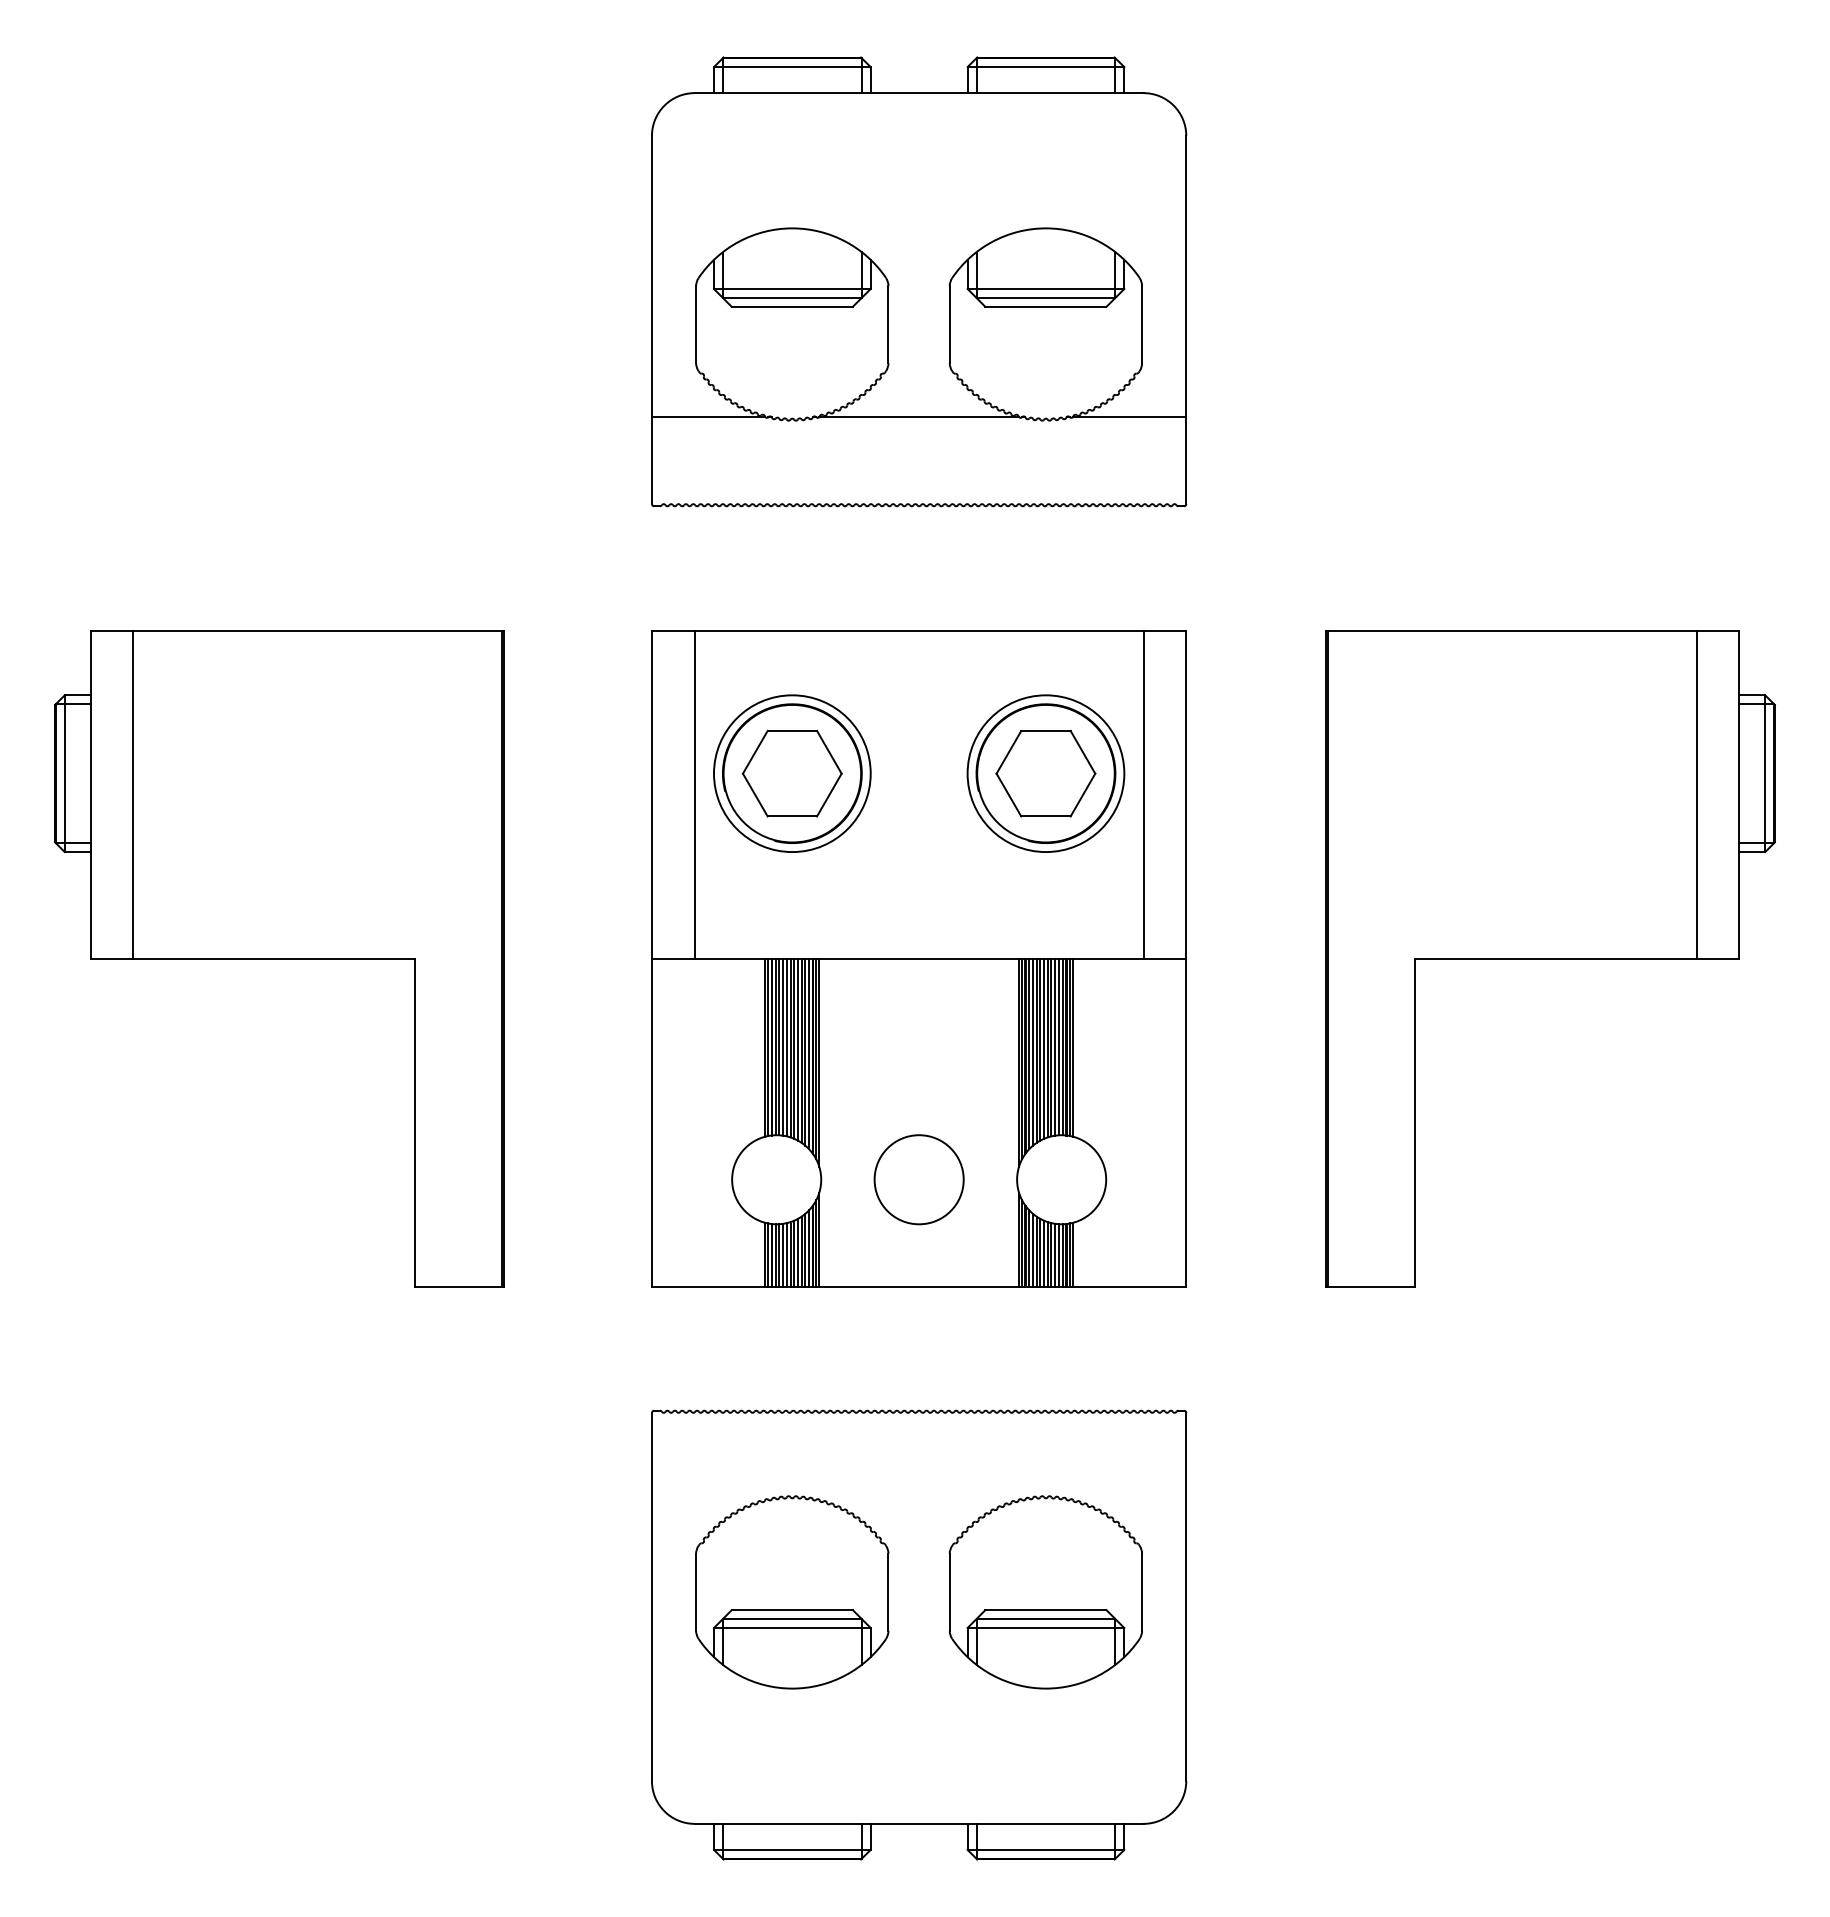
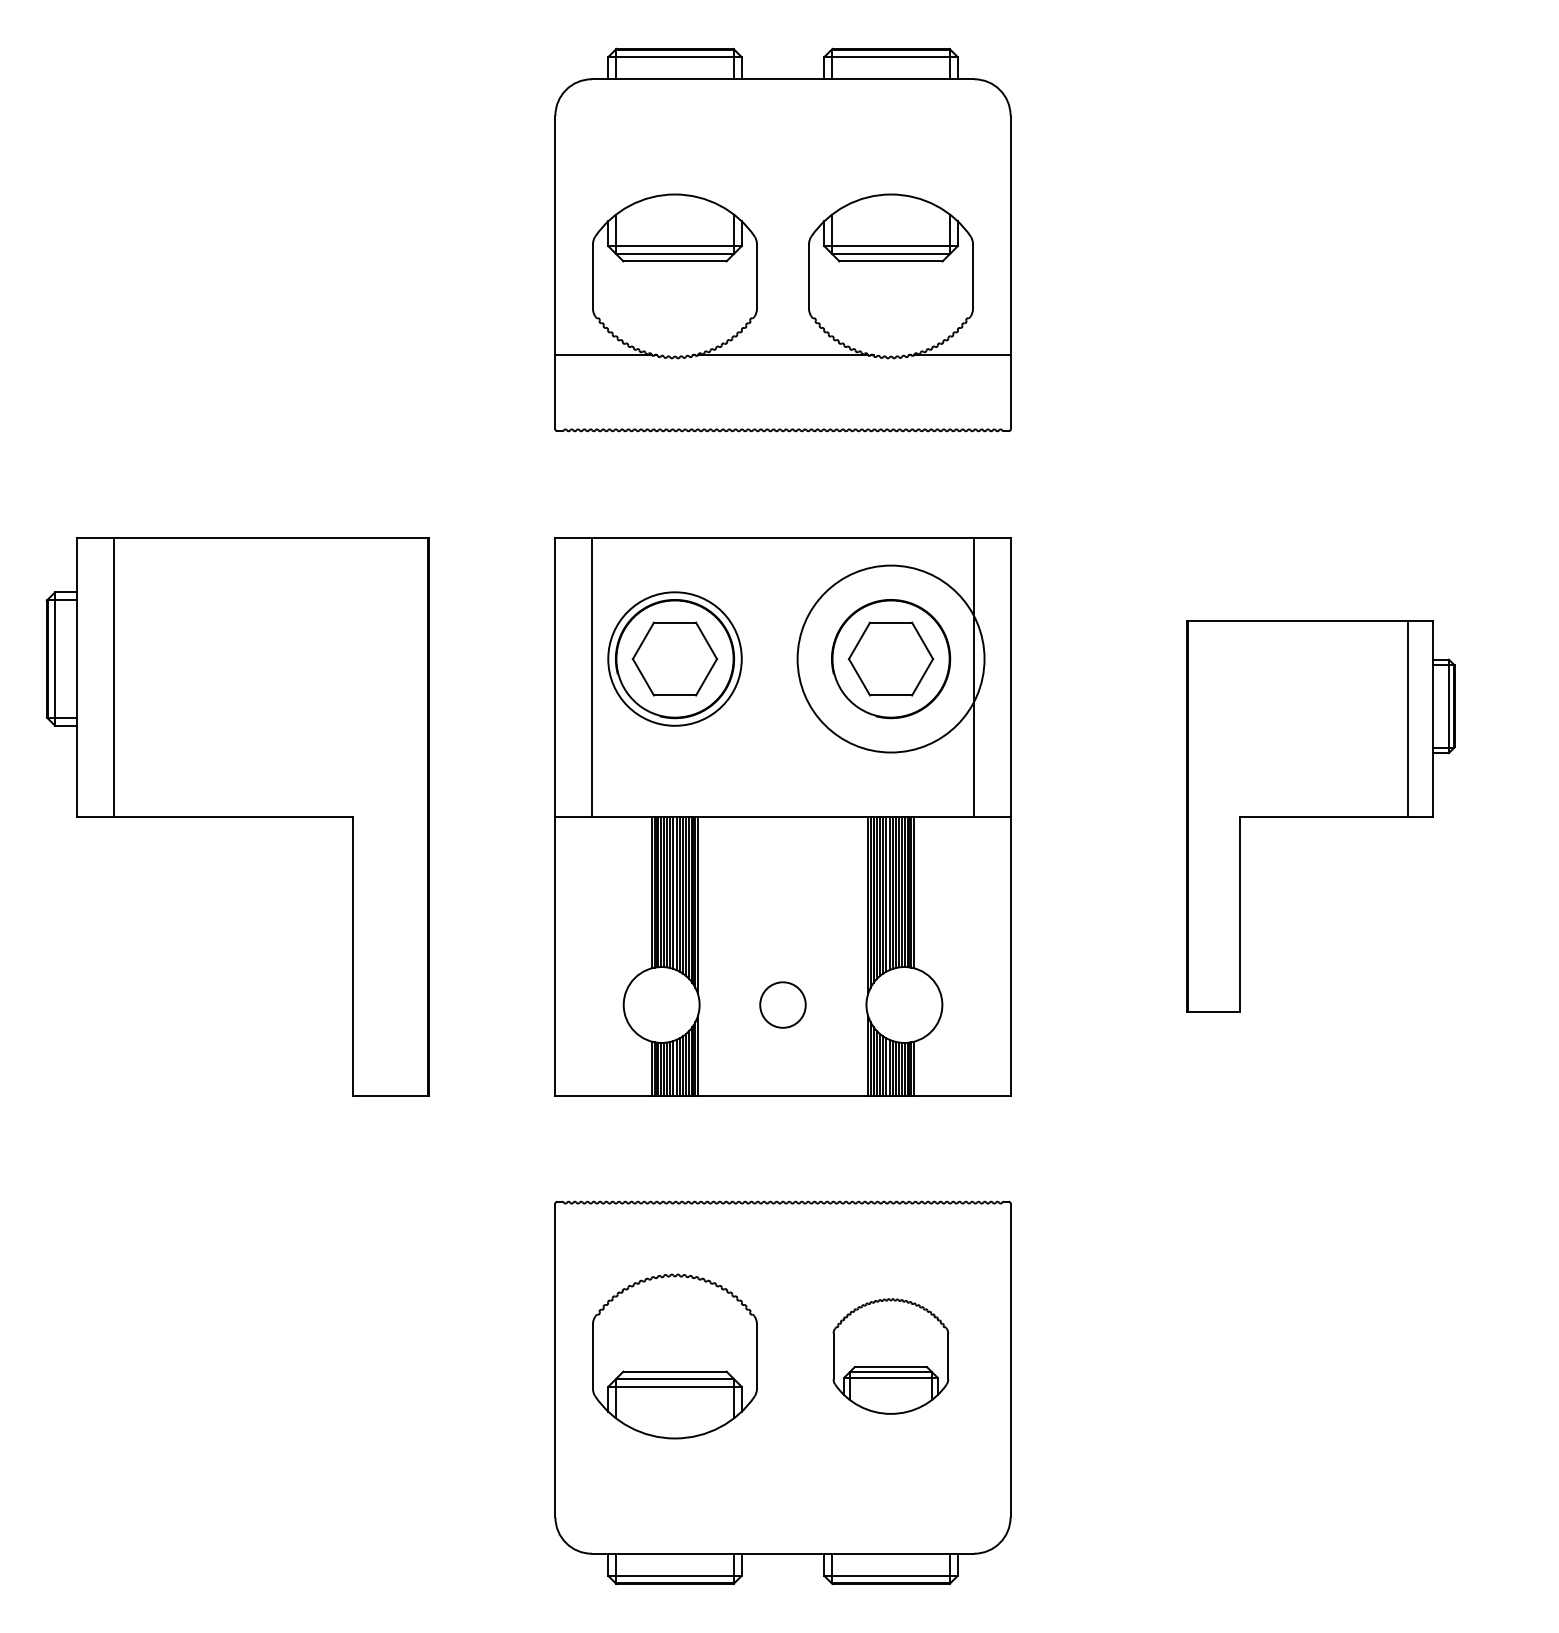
circle: (1045, 773) -> (890, 658), size x1.4
part: (1550, 958) -> (1320, 816), size x0.7
circle: (918, 1179) -> (782, 1004), size x0.6
part: (1045, 1592) -> (890, 1356), size x0.7

